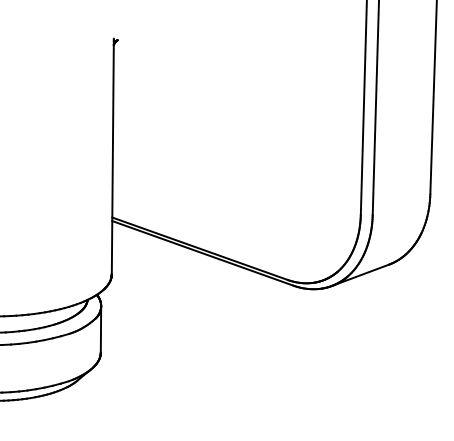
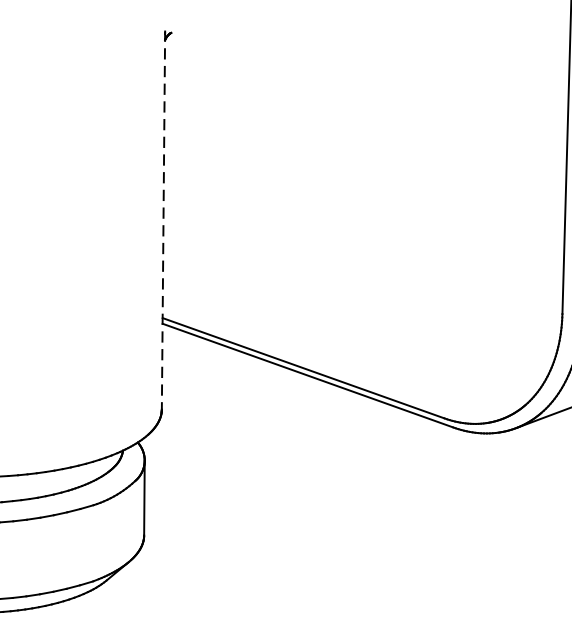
line: (112, 156) -> (162, 219), solid -> dashed

